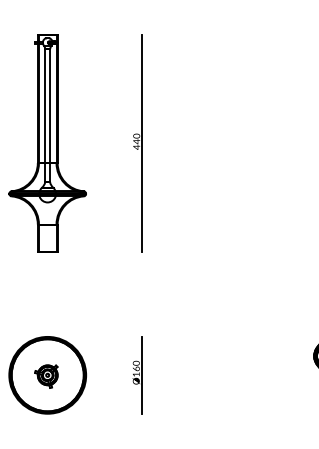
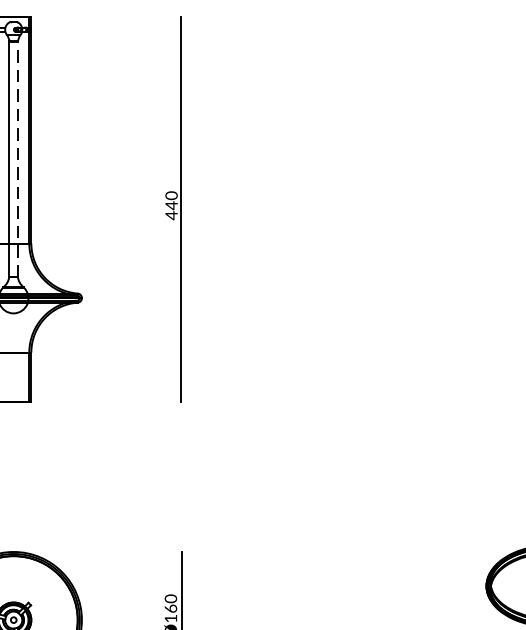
line: (50, 115) -> (18, 159), solid -> dashed

